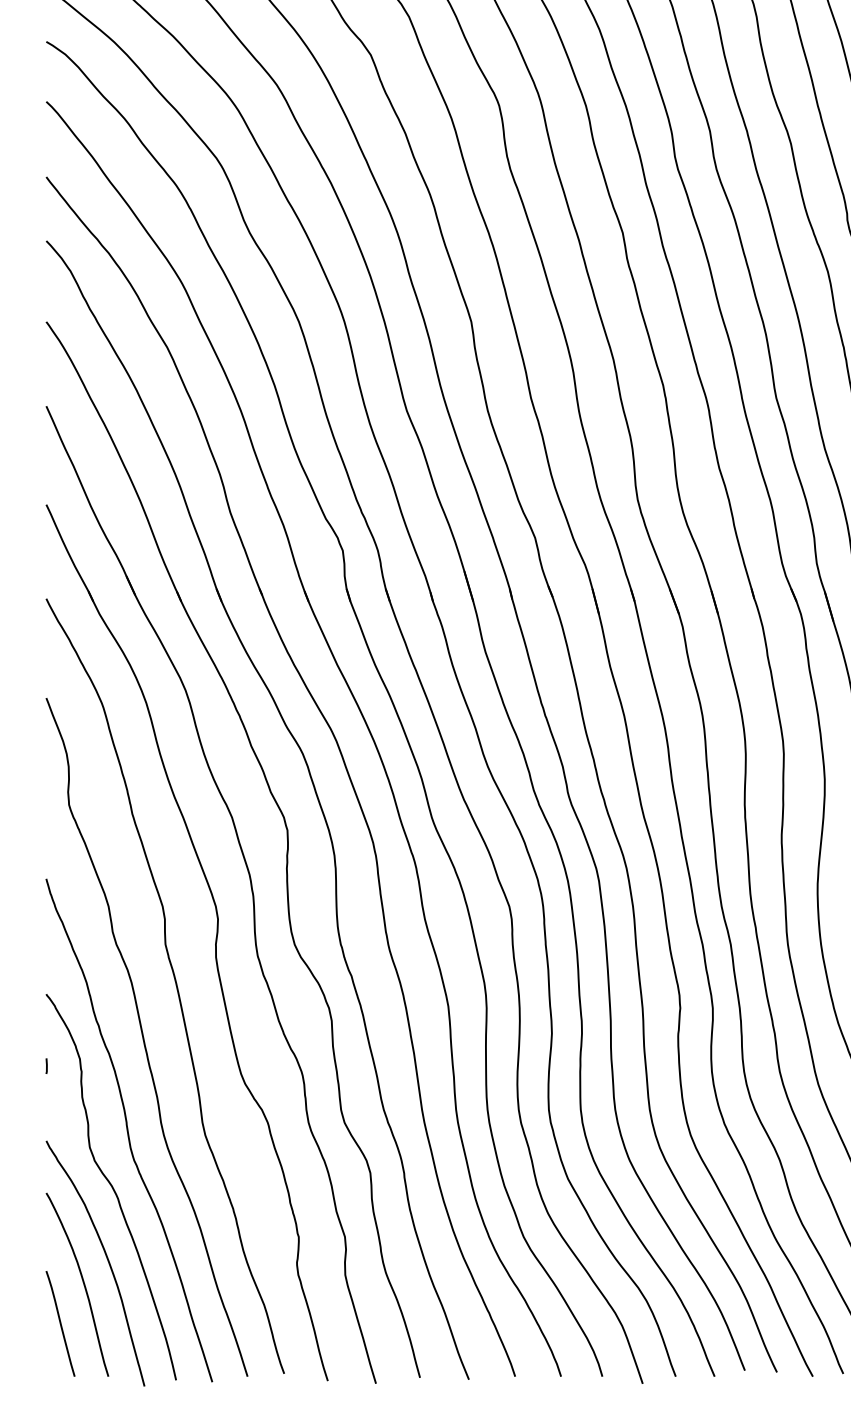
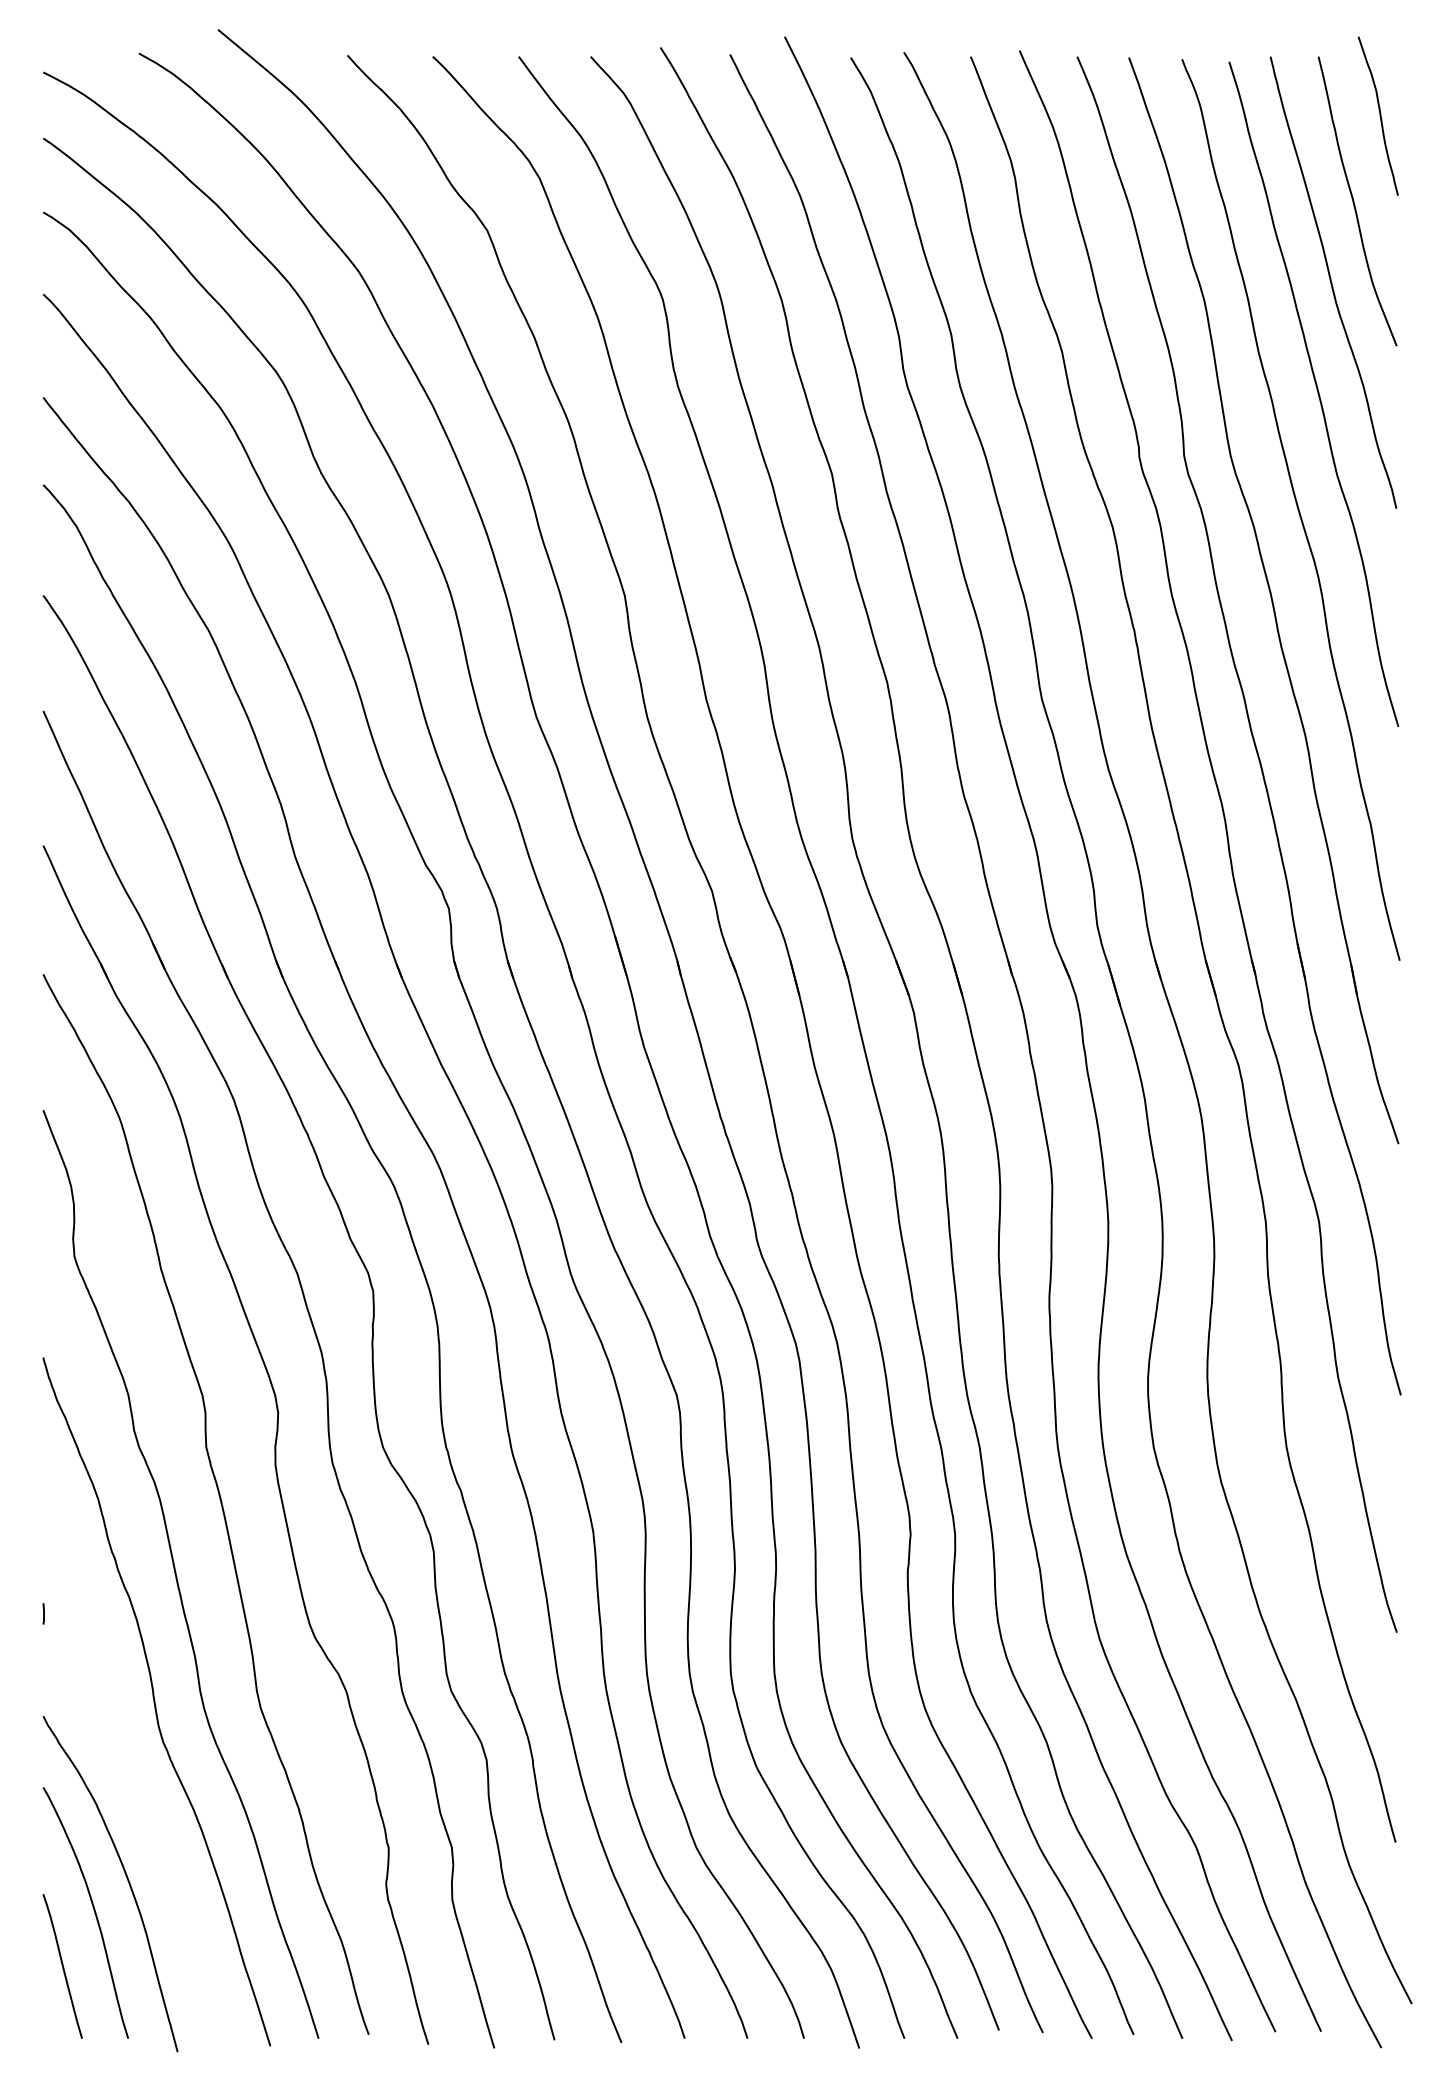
curve: (111, 1187) -> (132, 1779), removed

